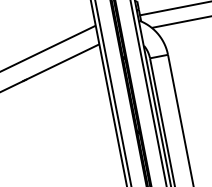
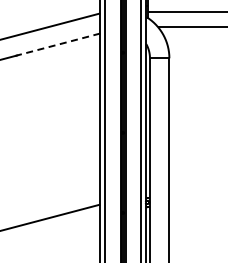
line: (60, 63) -> (55, 45), solid -> dashed

